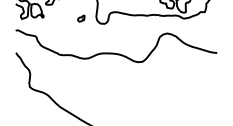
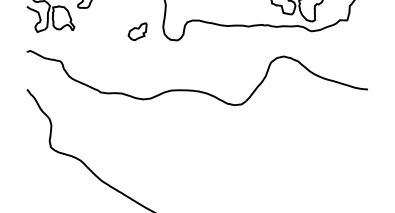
part: (81, 18) -> (138, 31), size x1.6

